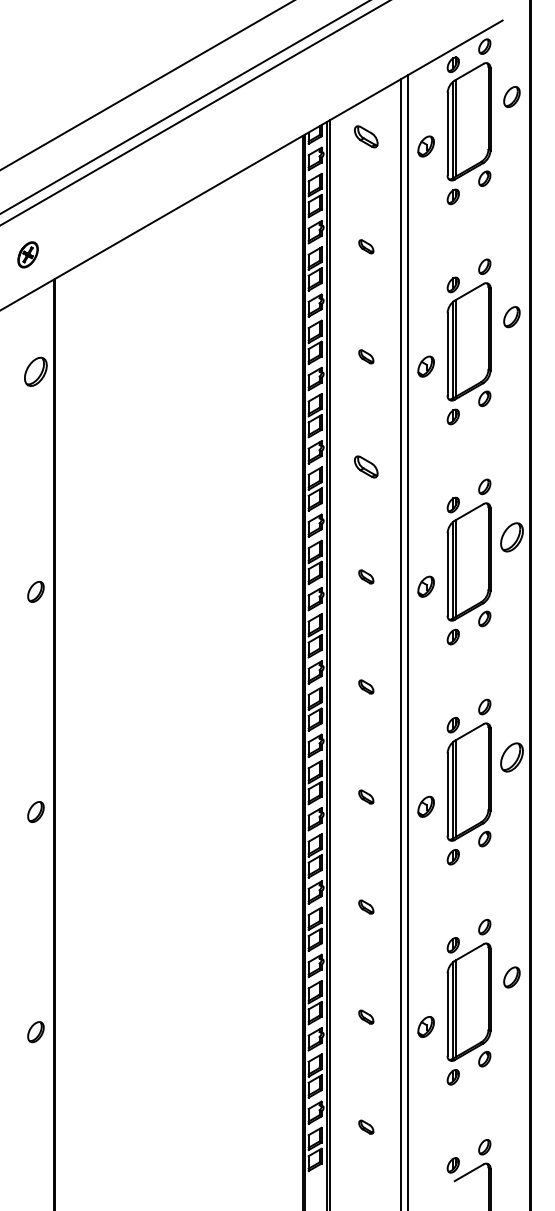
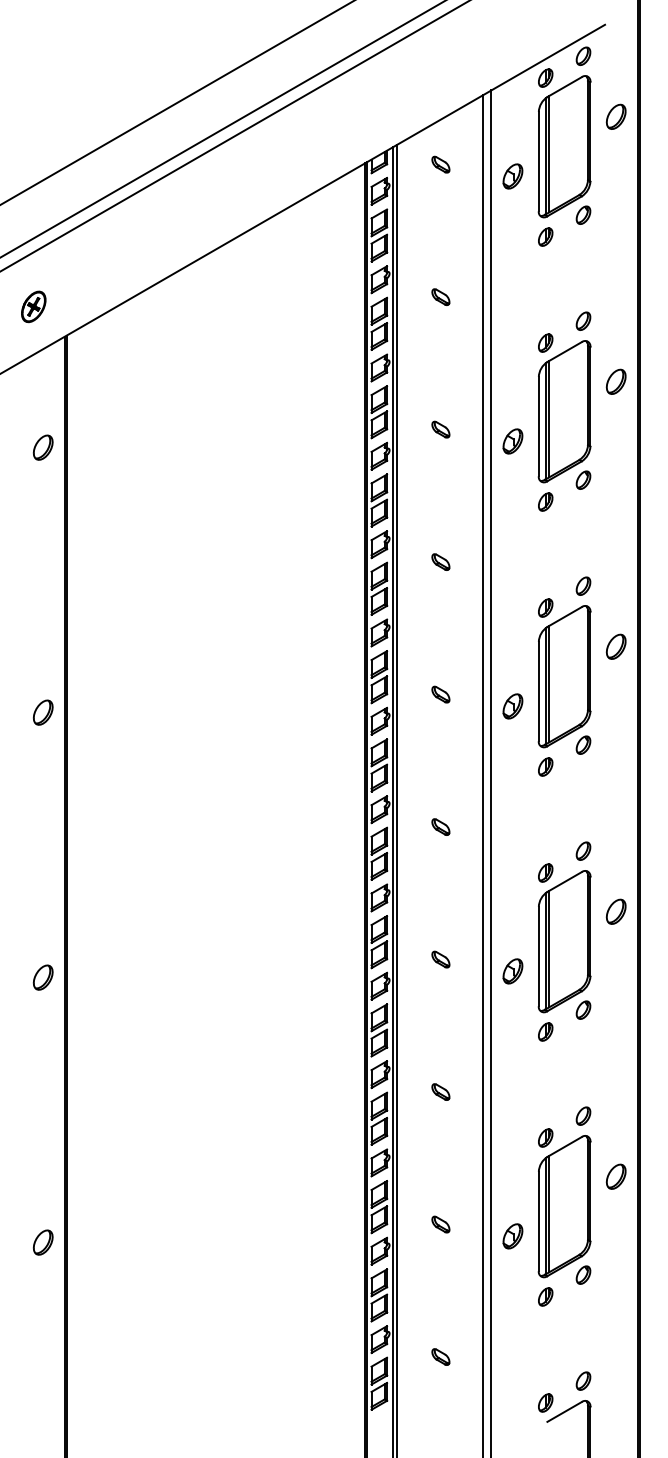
part: (365, 136) -> (440, 164), size x0.62
part: (36, 371) -> (43, 447), size x0.71
part: (365, 466) -> (440, 561), size x0.62
part: (511, 536) -> (615, 646), size x0.71
part: (511, 757) -> (615, 911), size x0.71

